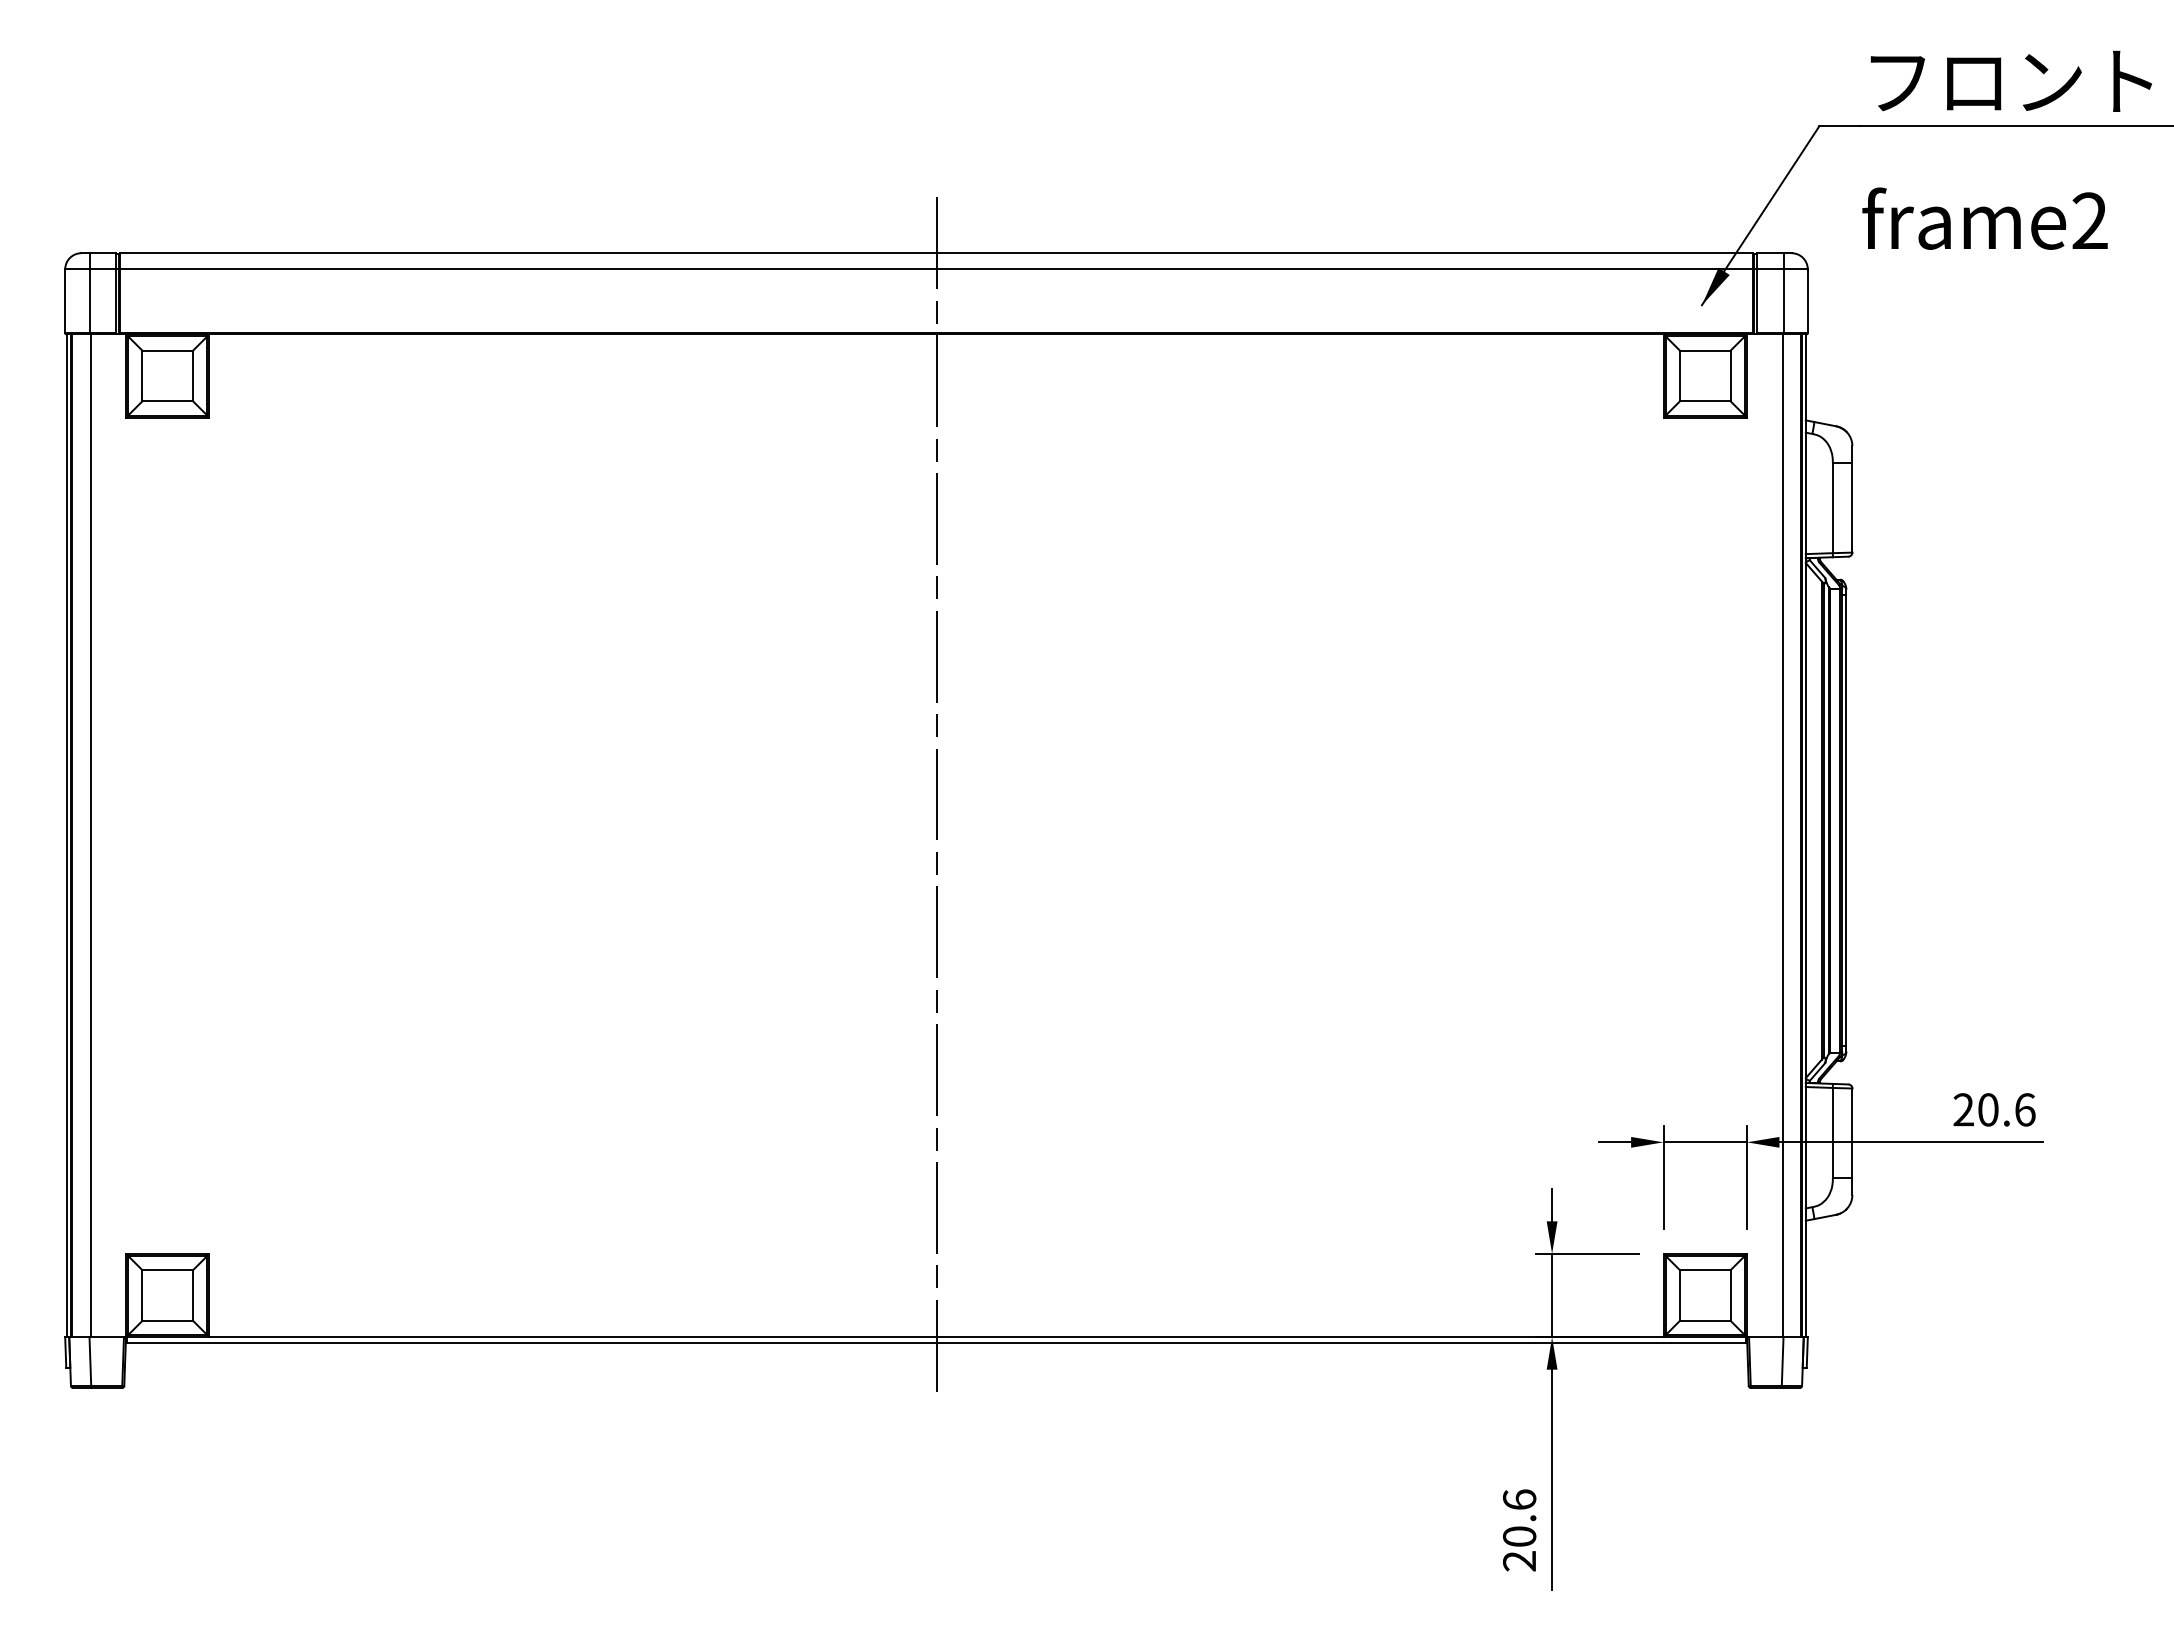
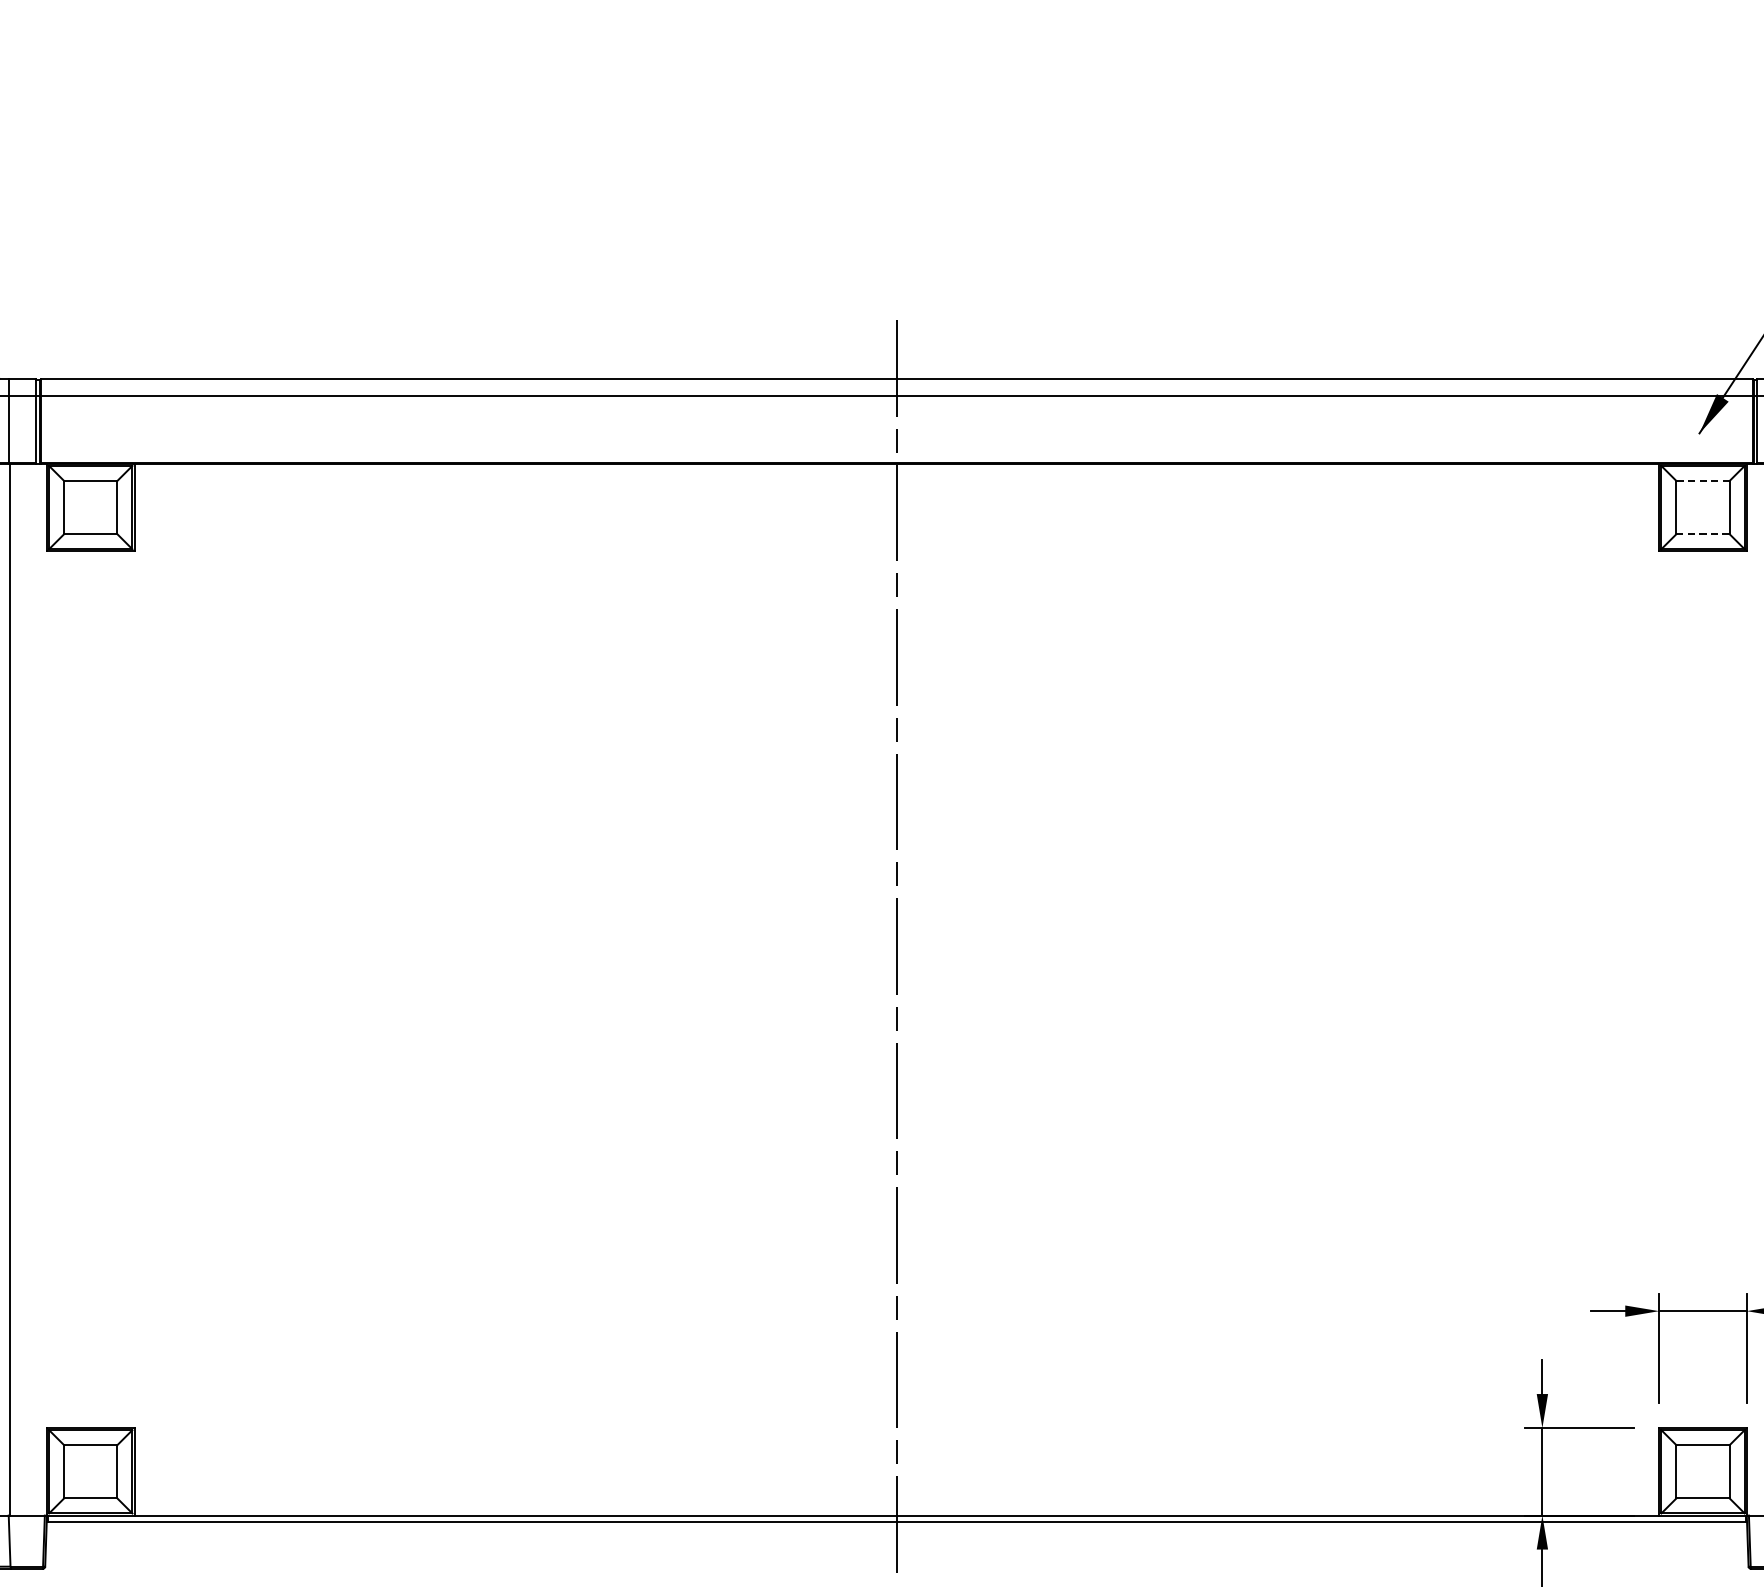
line: (1705, 350) -> (1703, 480), solid -> dashed
line: (1704, 401) -> (1702, 534), solid -> dashed

